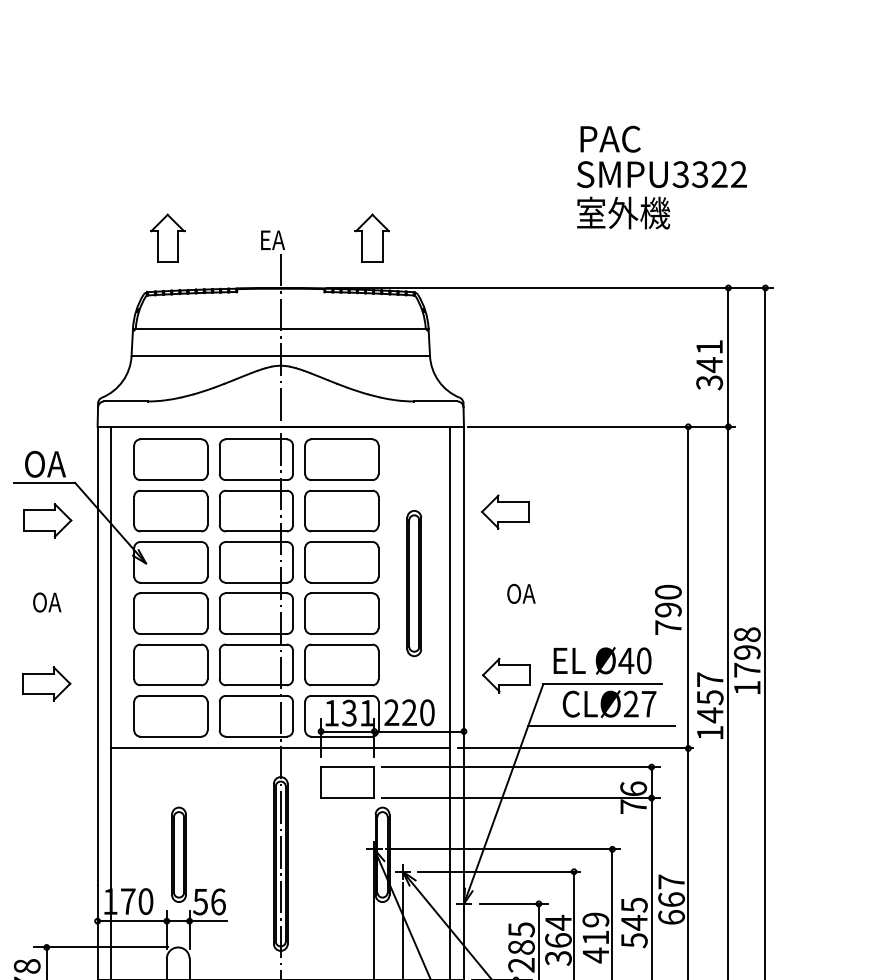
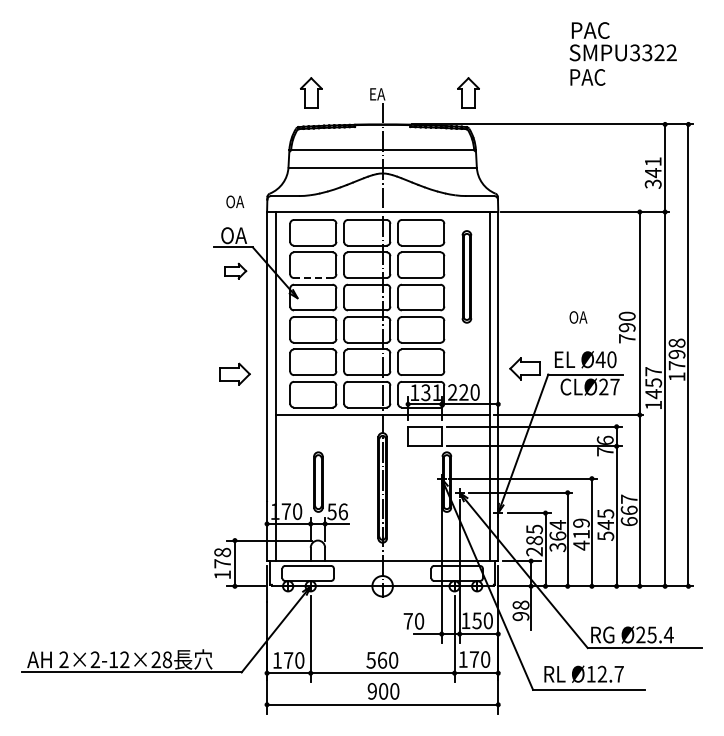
text: (622, 212) -> (598, 76), 室外機 -> PAC
part: (372, 237) -> (468, 92), moved
part: (503, 511) -> (523, 265), removed
part: (47, 519) -> (235, 270), size x0.7
line: (169, 532) -> (312, 278), solid -> dashed
part: (413, 582) -> (466, 276), moved
text: (521, 593) -> (578, 317), moved
text: (47, 601) -> (235, 201), moved
line: (600, 725) -> (584, 400), removed

